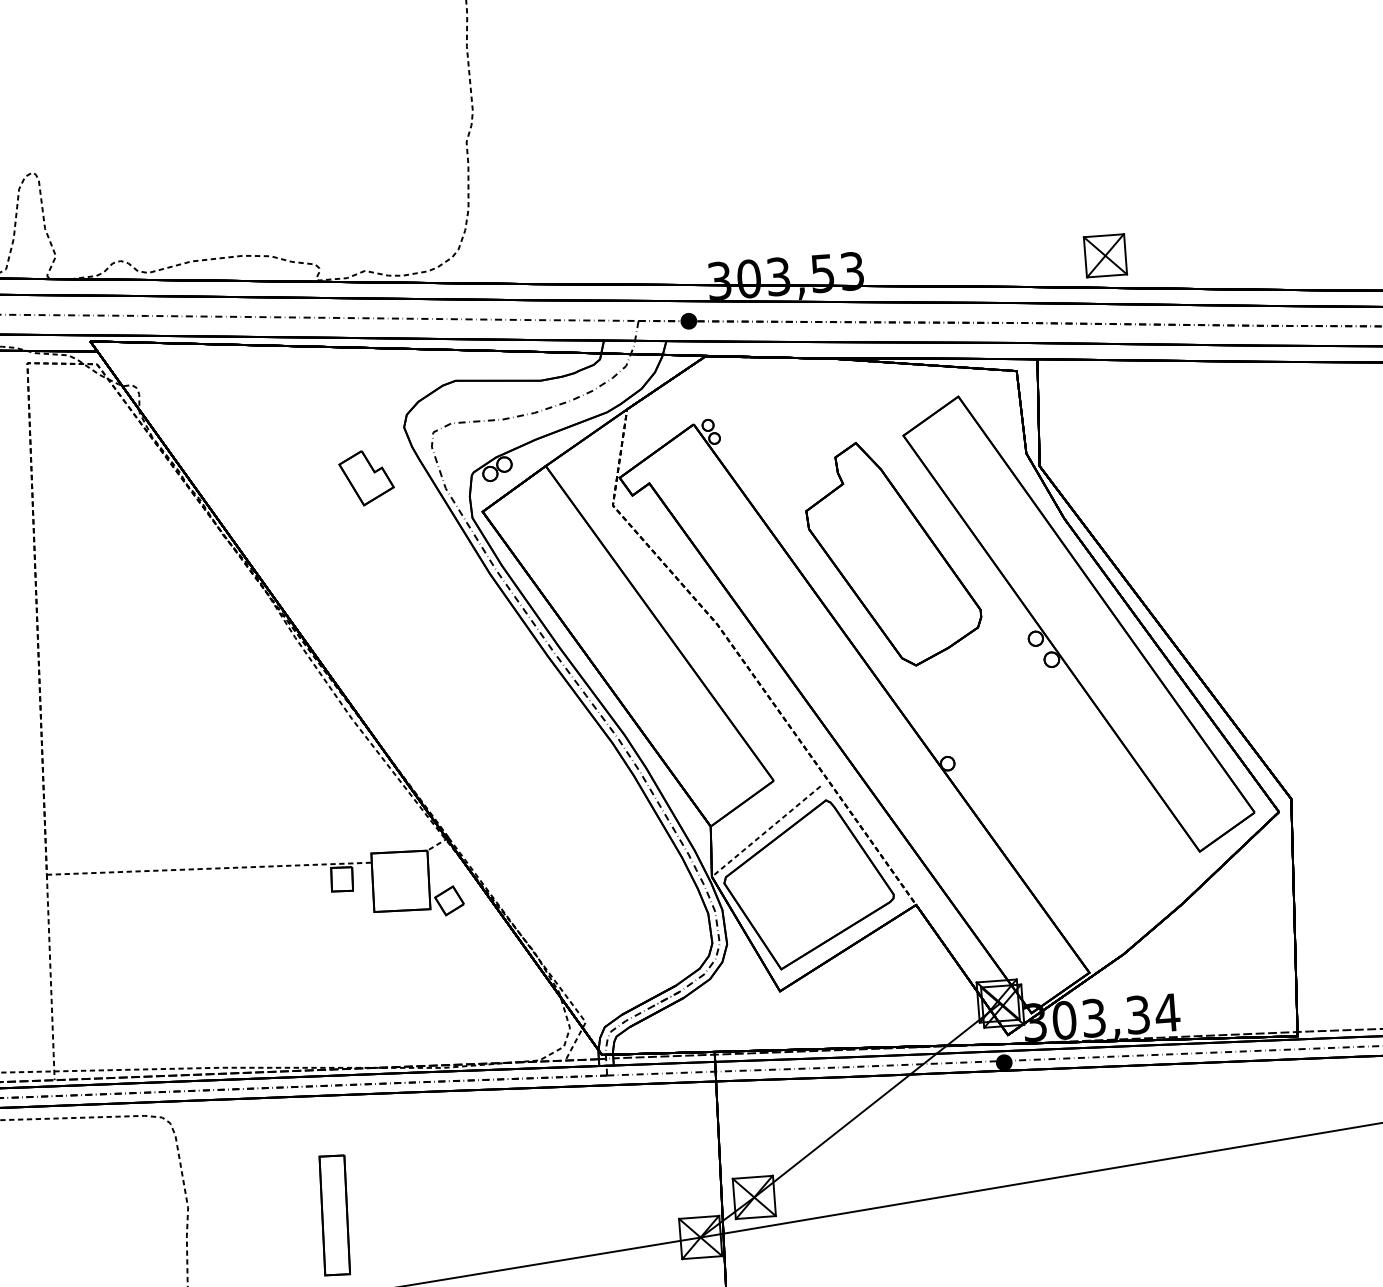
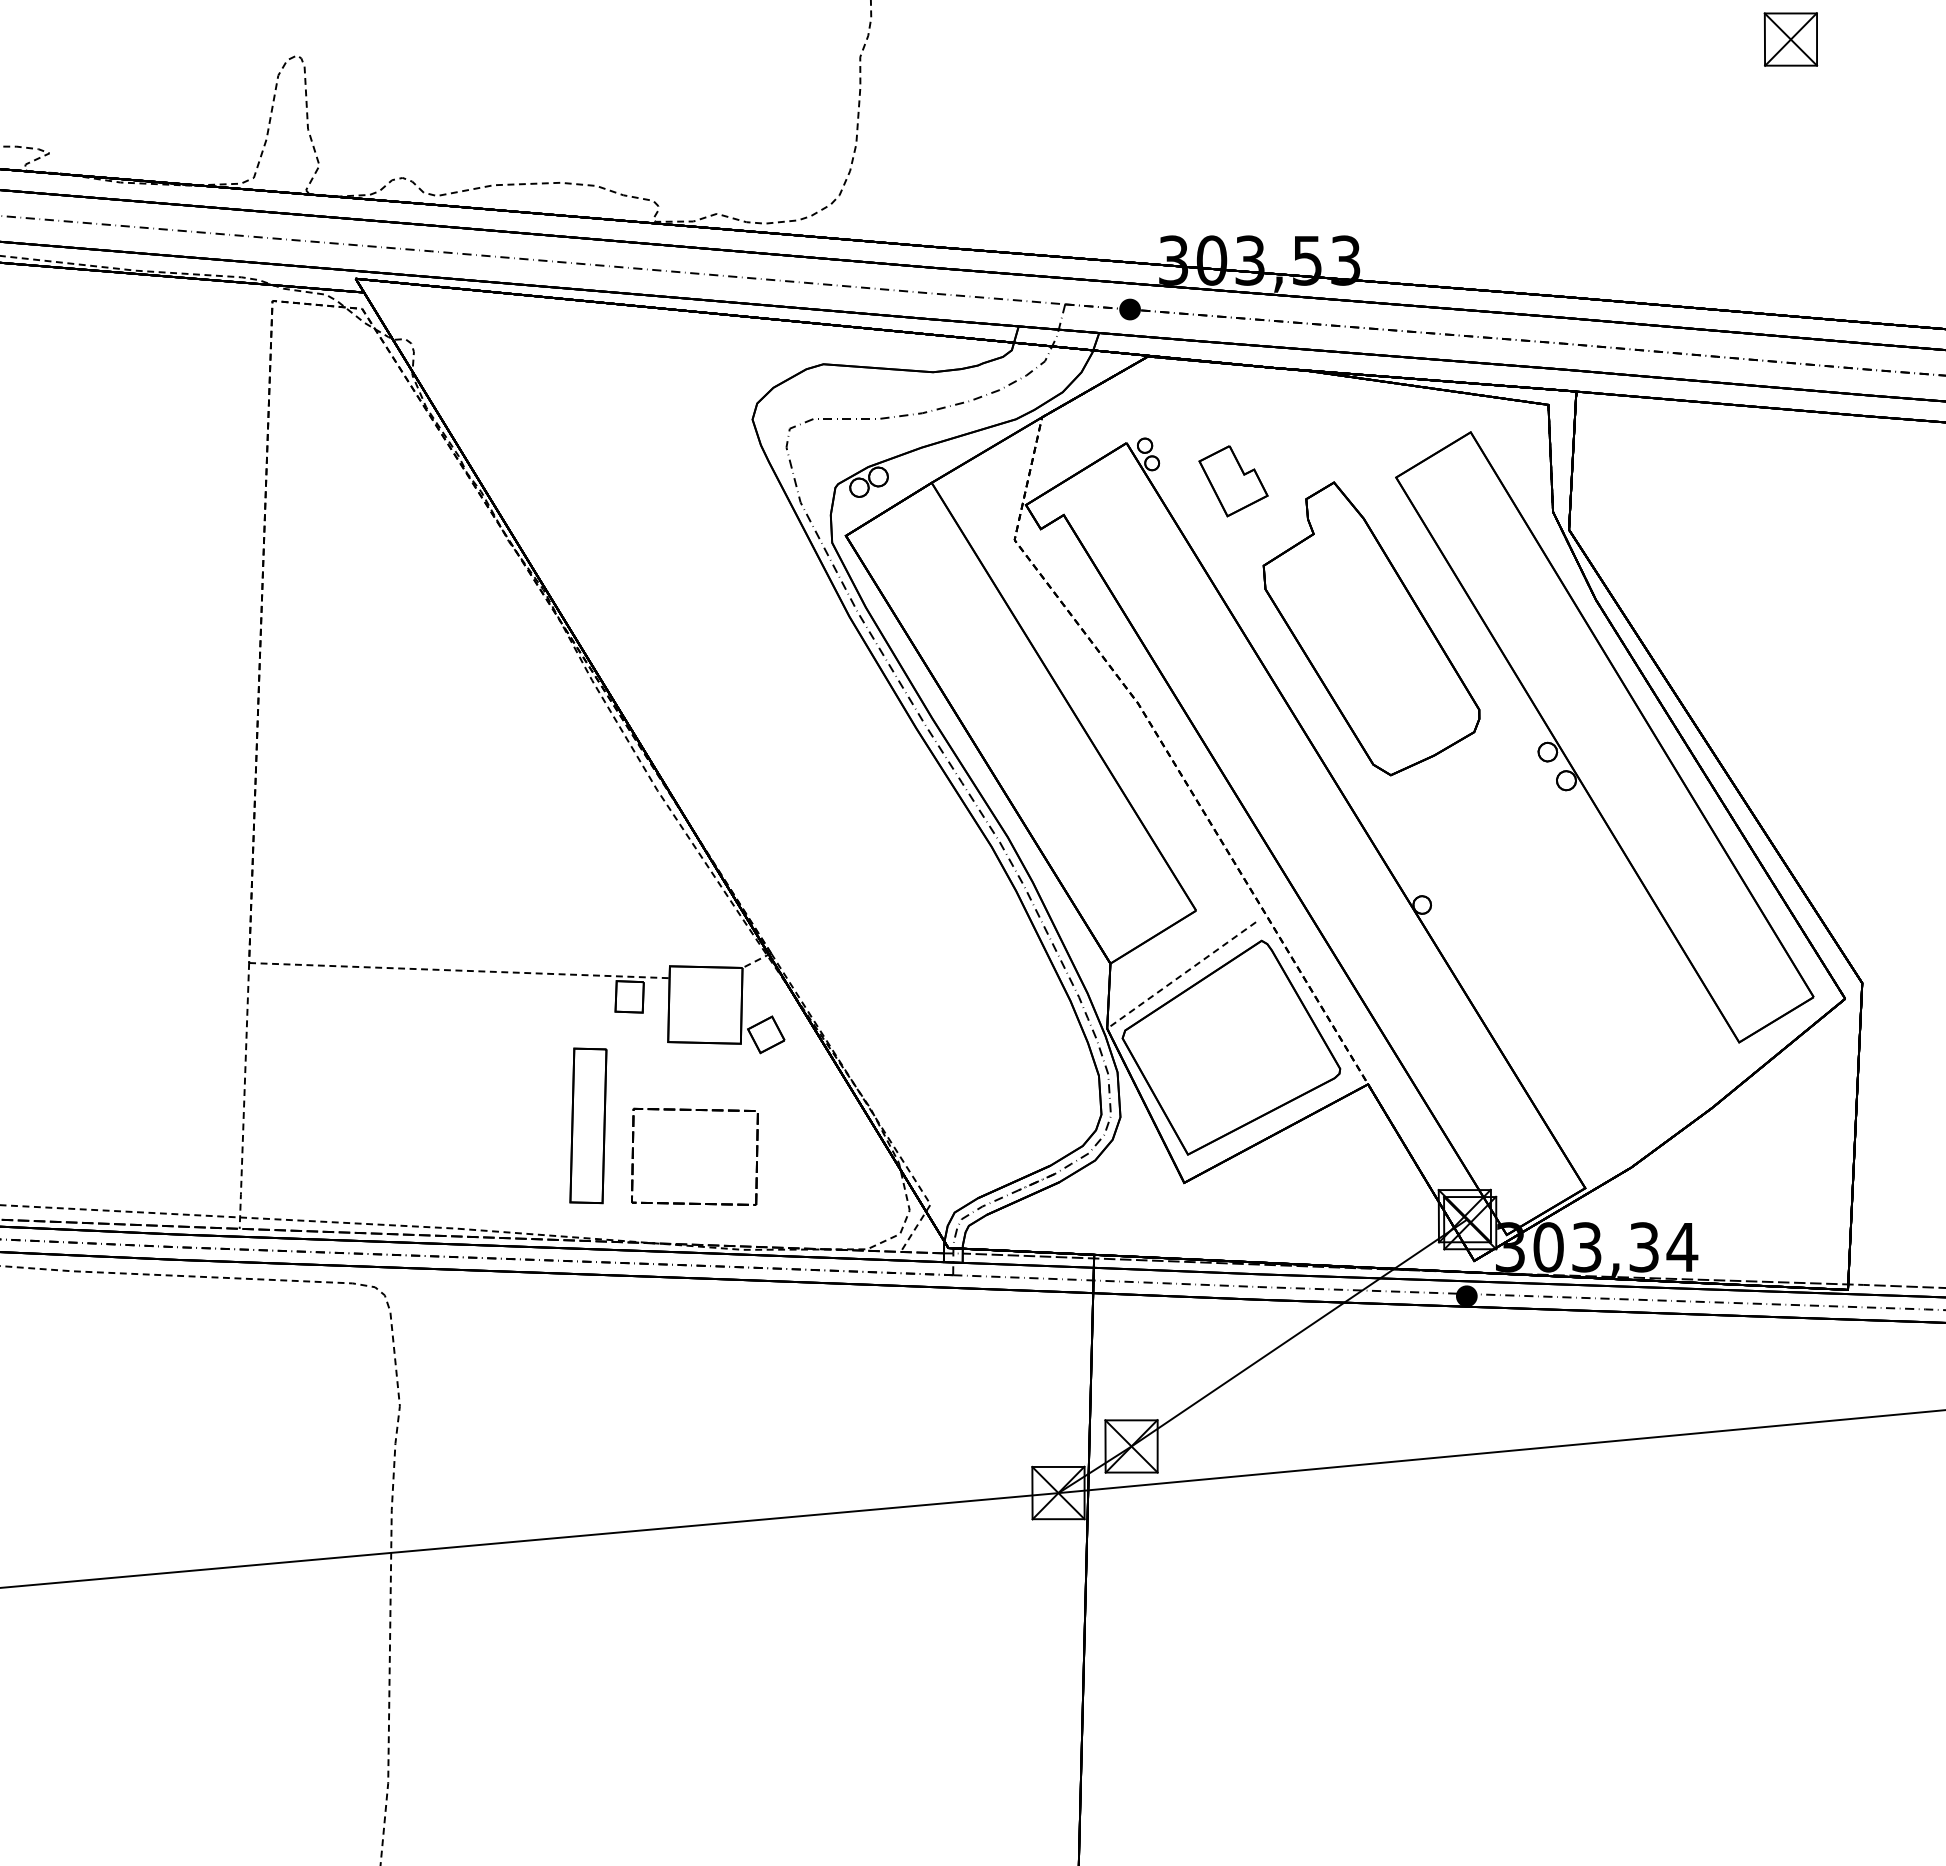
part: (1105, 255) -> (1790, 39), moved
part: (366, 478) -> (1233, 481), moved
part: (405, 963) -> (703, 1111), added
part: (334, 1215) -> (588, 1125), moved

